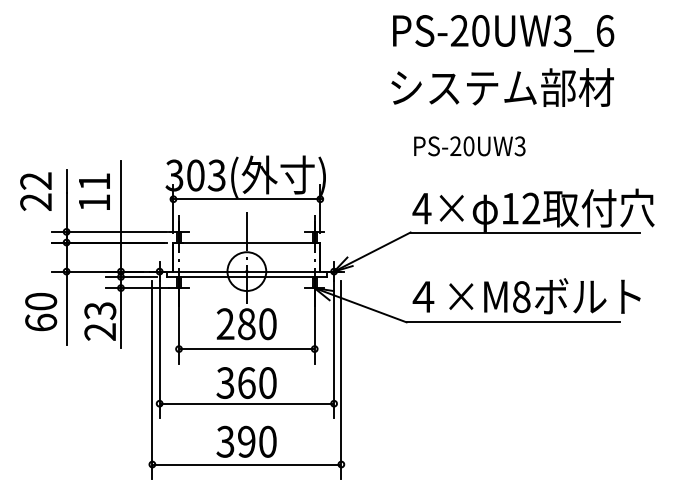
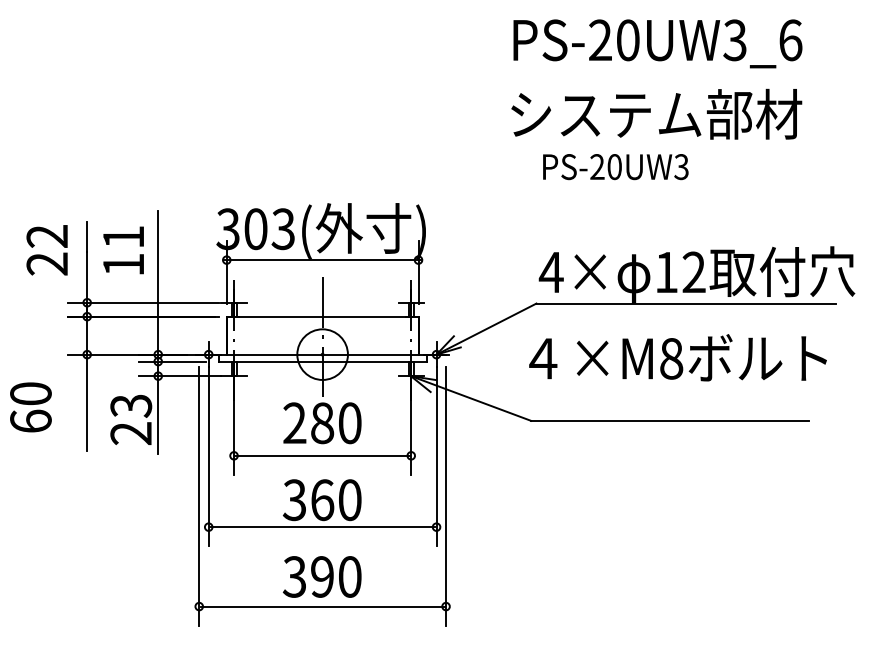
text: (469, 146) -> (615, 167), moved
text: (526, 296) -> (677, 357), moved
text: (40, 312) -> (30, 407), moved

